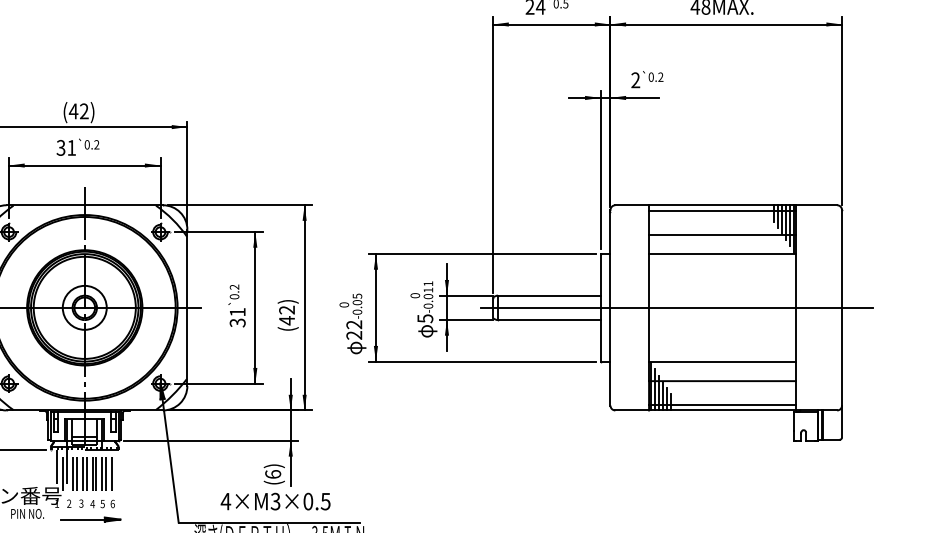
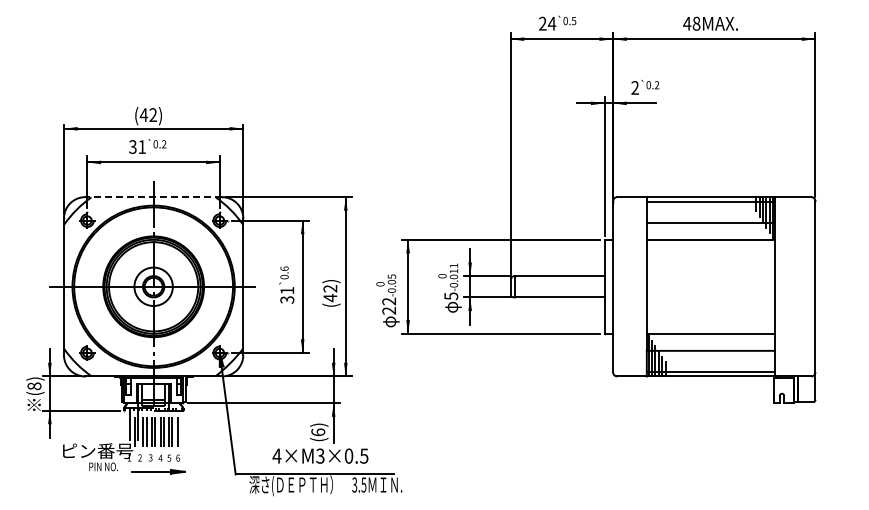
line: (84, 205) -> (153, 197), solid -> dashed
text: (234, 286) -> (284, 268), 0.2 -> 0.6
line: (677, 307) -> (671, 286), removed

